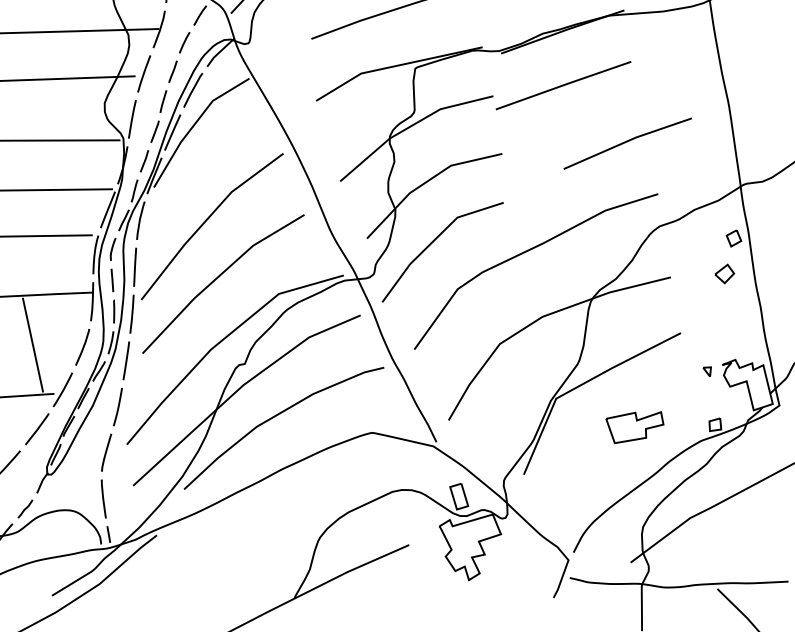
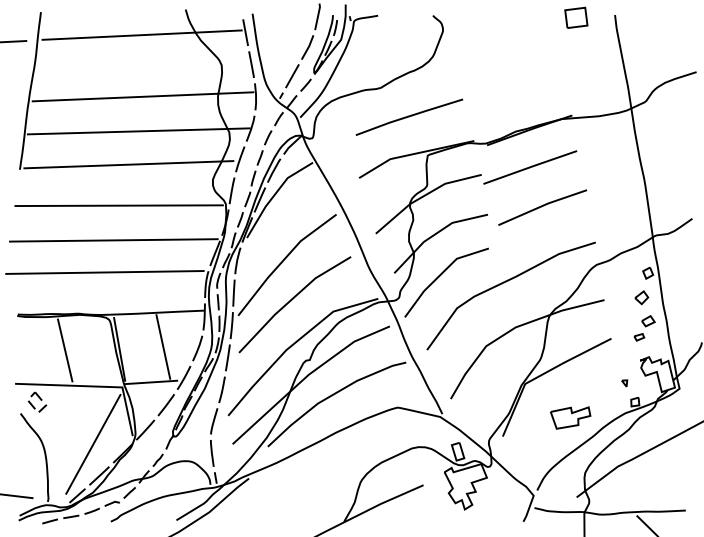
line: (627, 142) -> (542, 206), moved
part: (728, 318) -> (644, 328), added
part: (707, 371) -> (624, 383), moved
part: (634, 426) -> (570, 417), moved

